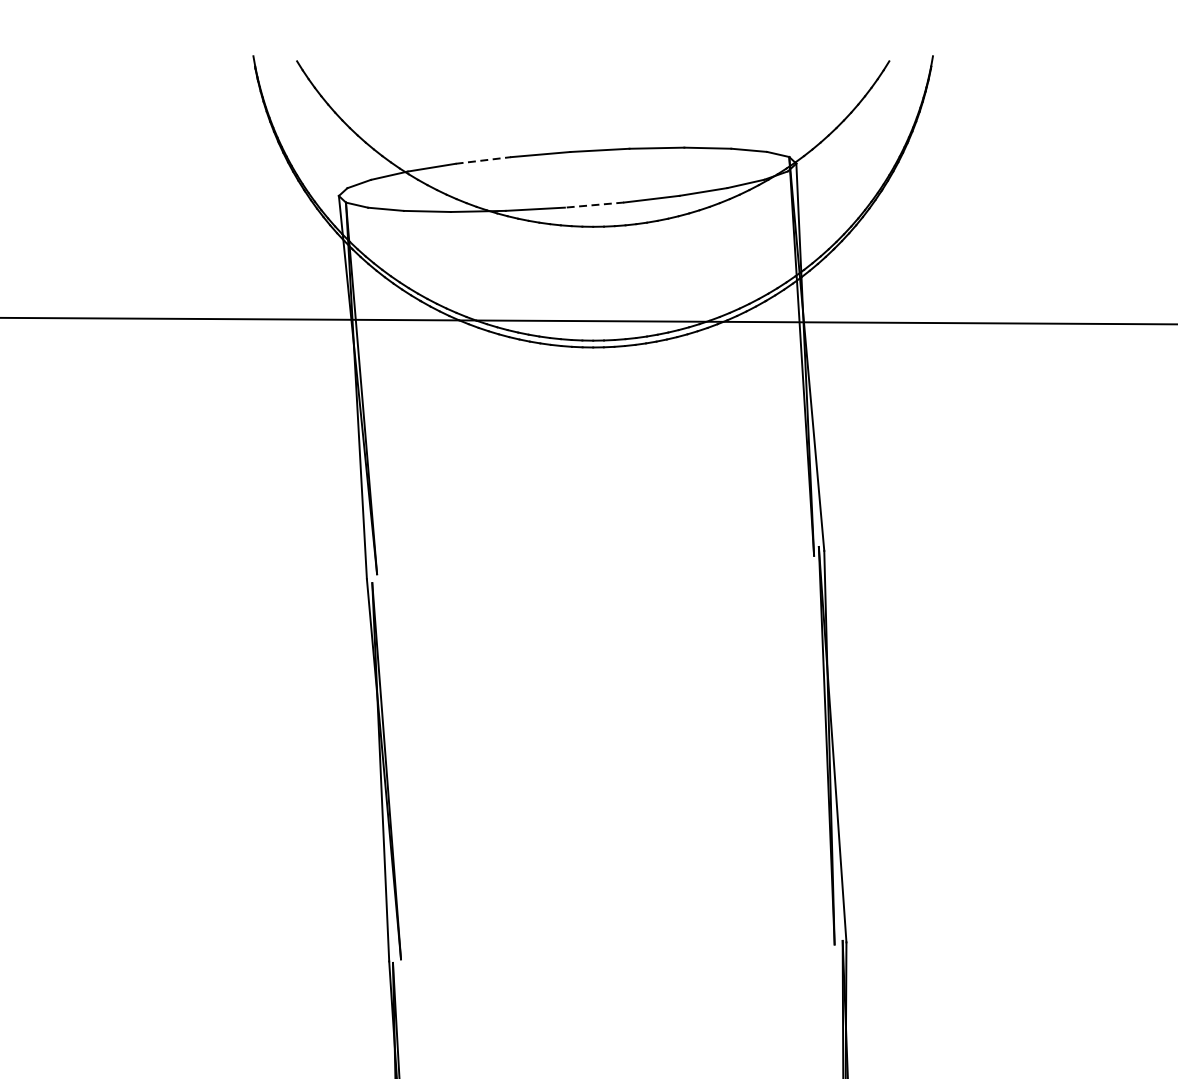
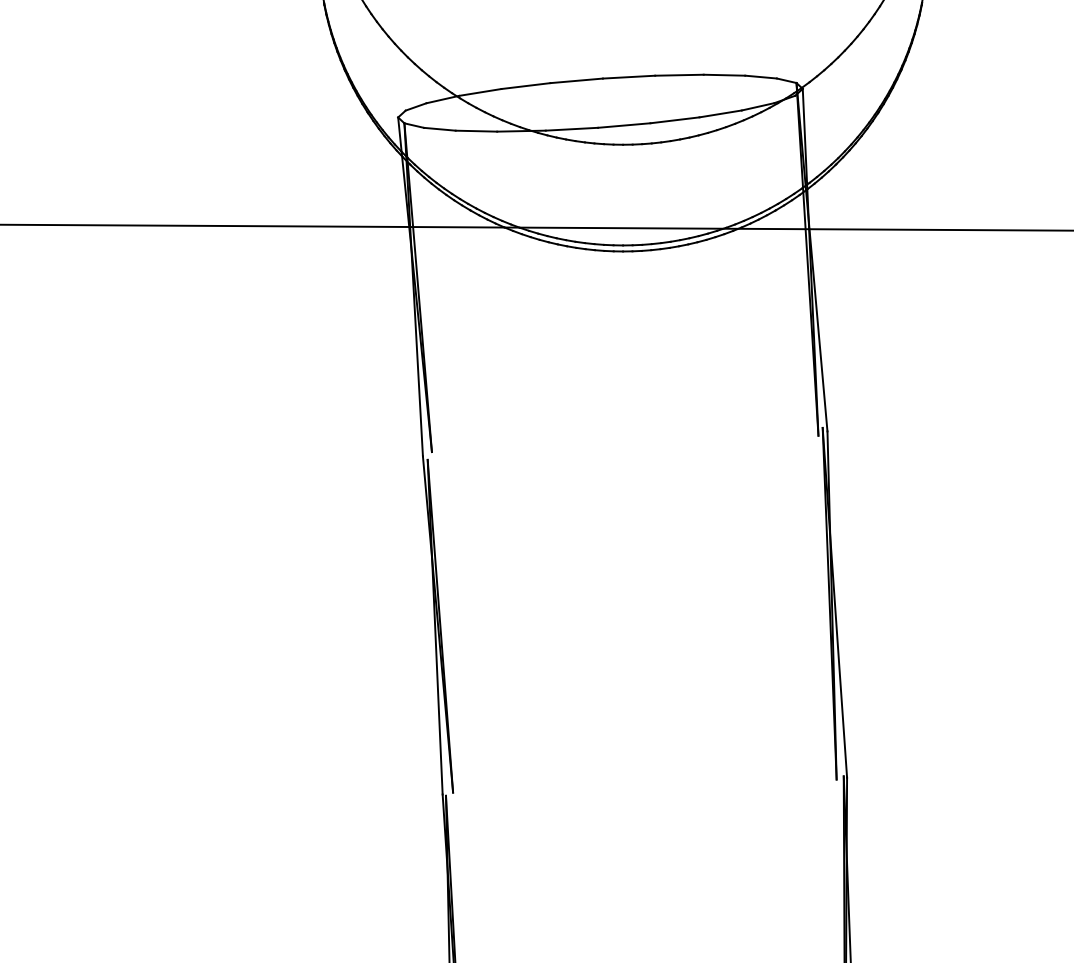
line: (482, 160) -> (525, 86), dashed -> solid
line: (593, 205) -> (623, 125), dashed -> solid

